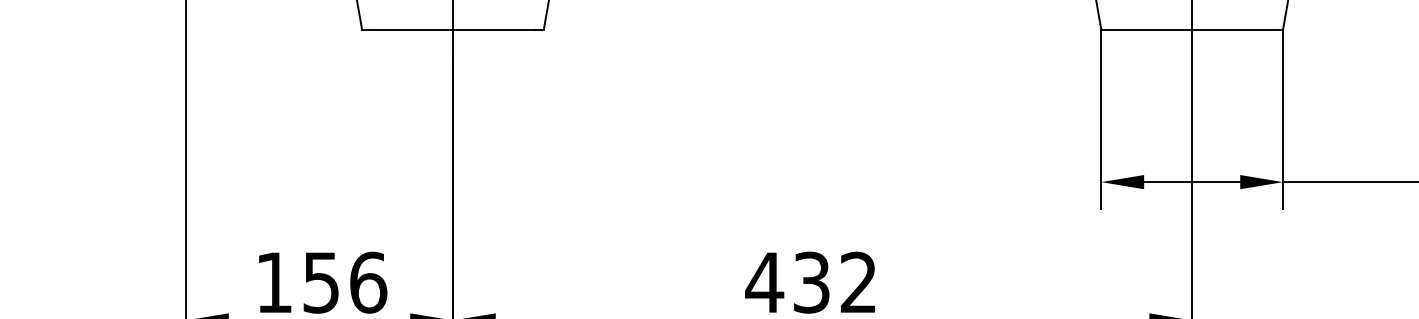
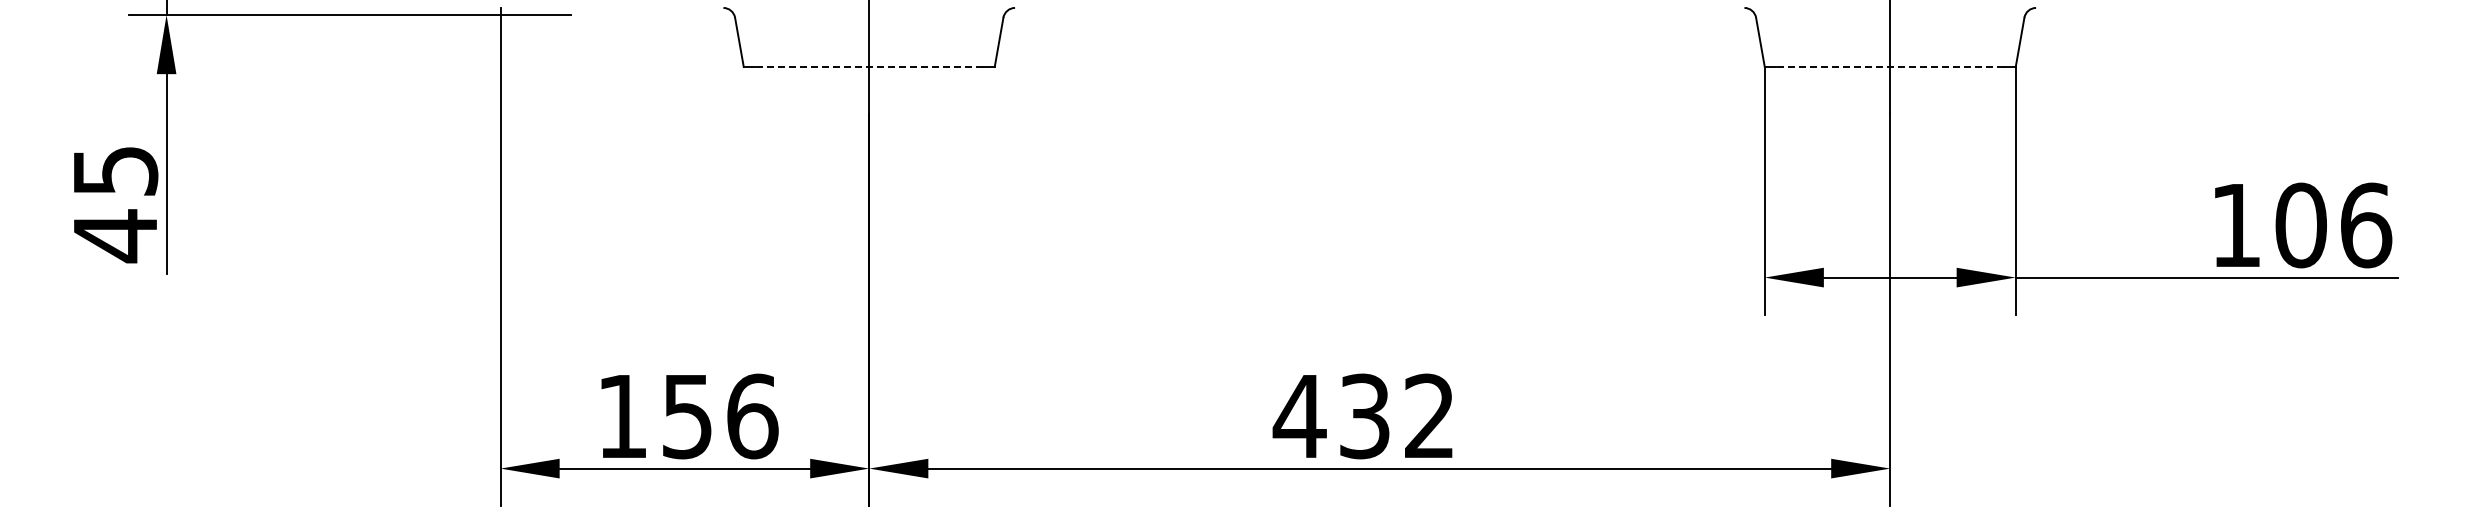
line: (453, 30) -> (869, 67), solid -> dashed
line: (1192, 30) -> (1890, 67), solid -> dashed

